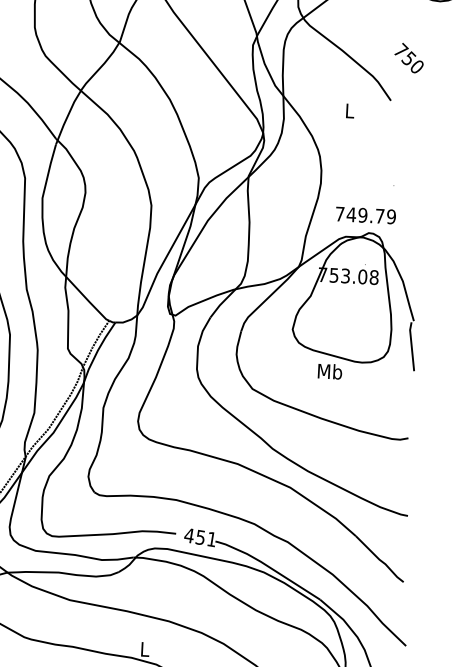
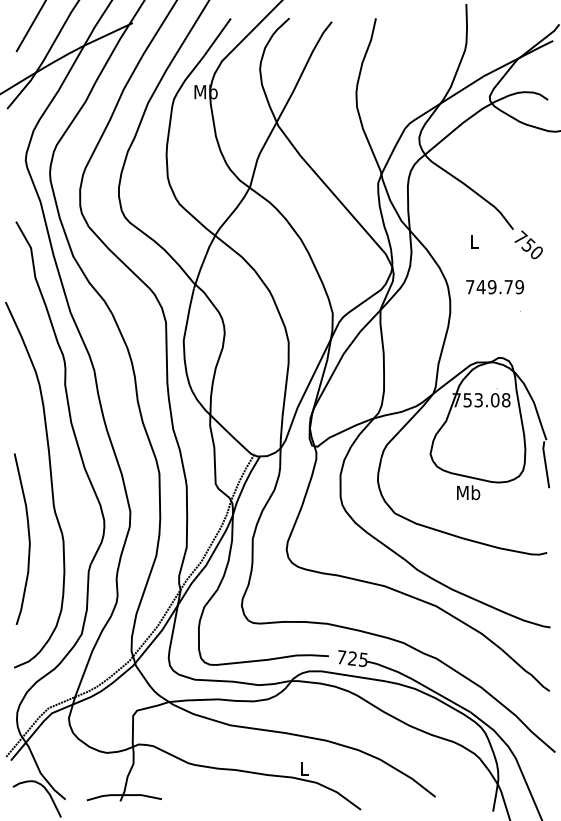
text: (408, 57) -> (528, 244), moved
text: (365, 215) -> (494, 287), moved
text: (199, 537) -> (351, 658), 451 -> 725

